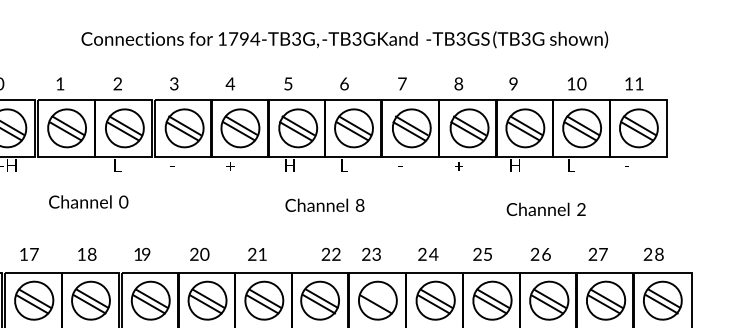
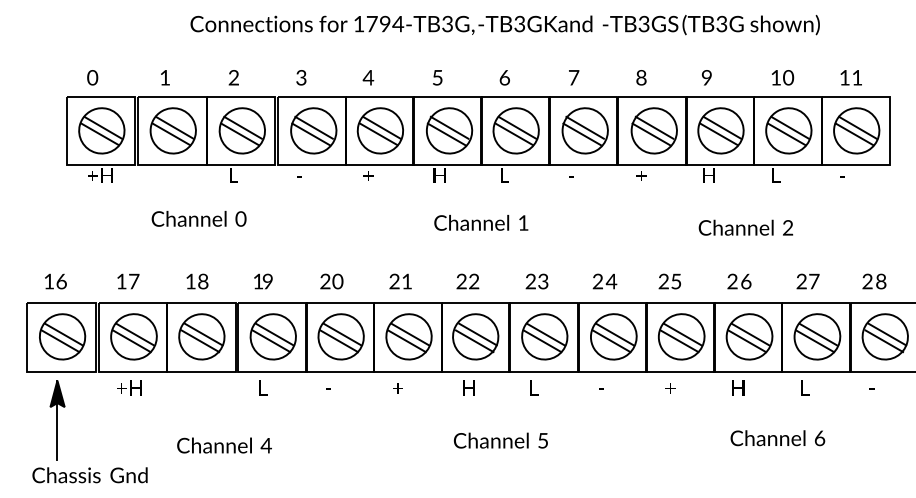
text: (360, 205) -> (523, 222), 8 -> 1
text: (330, 254) -> (467, 281), moved
line: (378, 298) -> (545, 334), added

